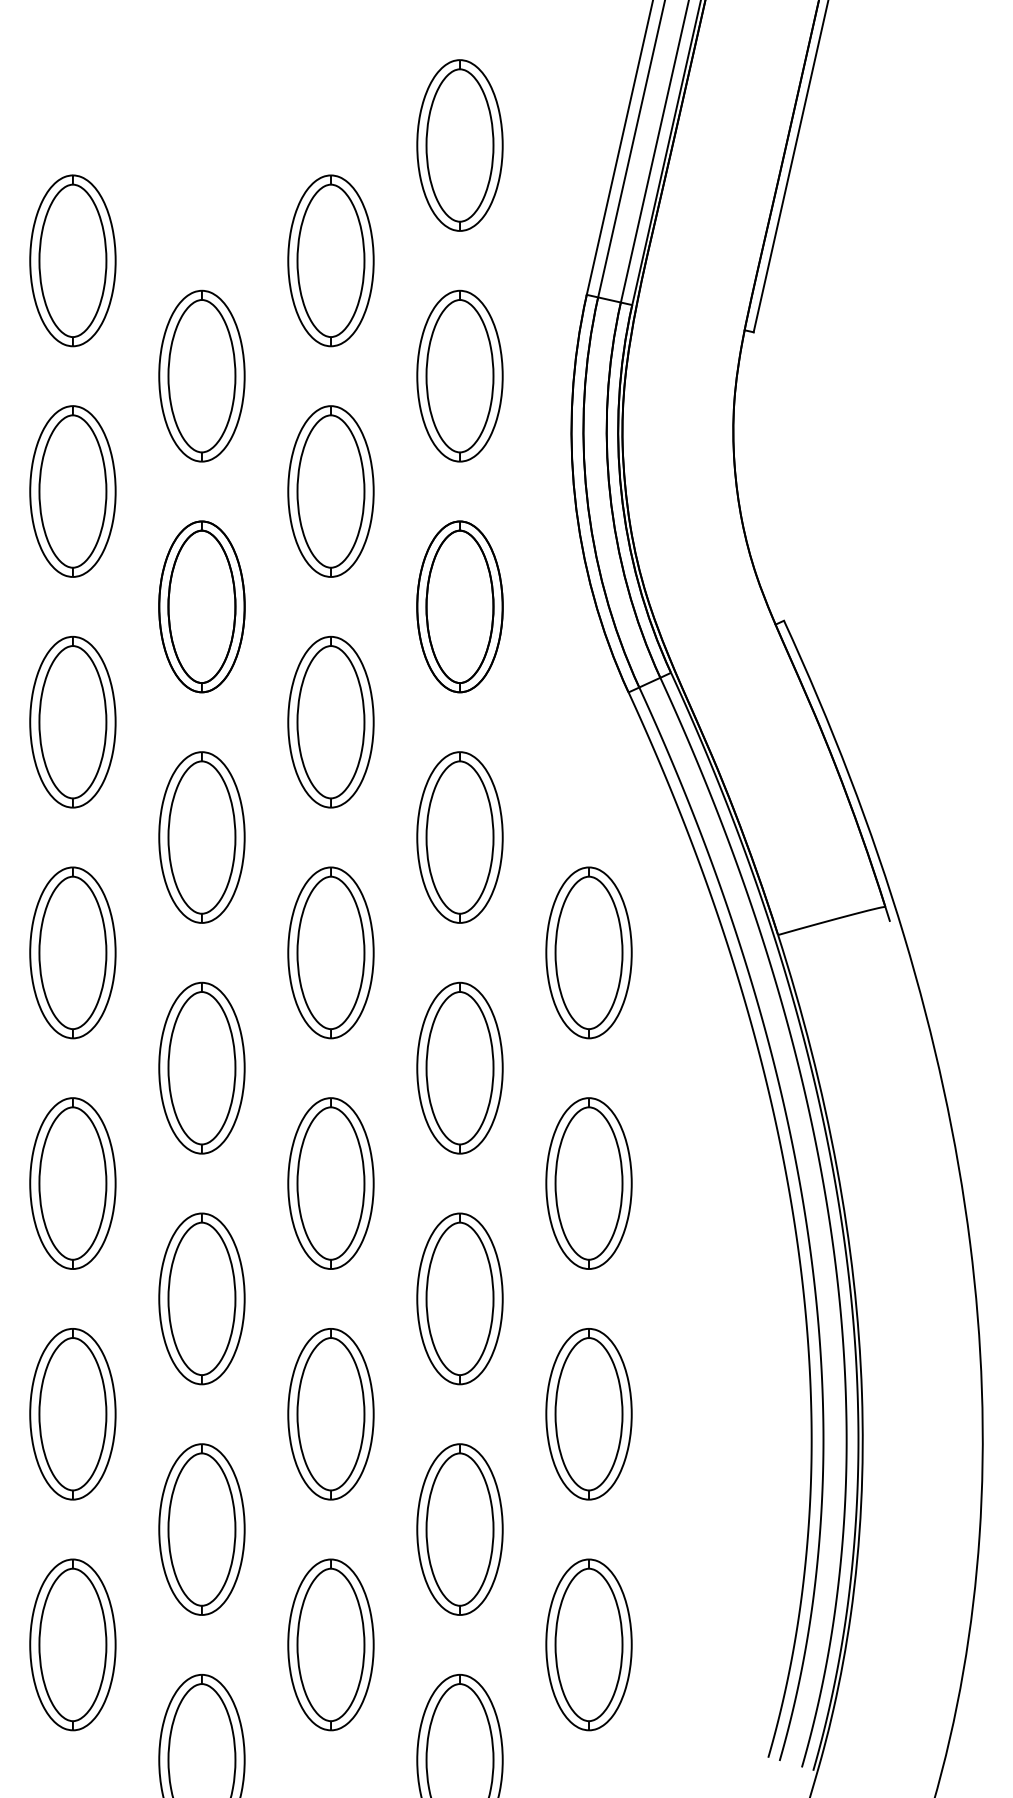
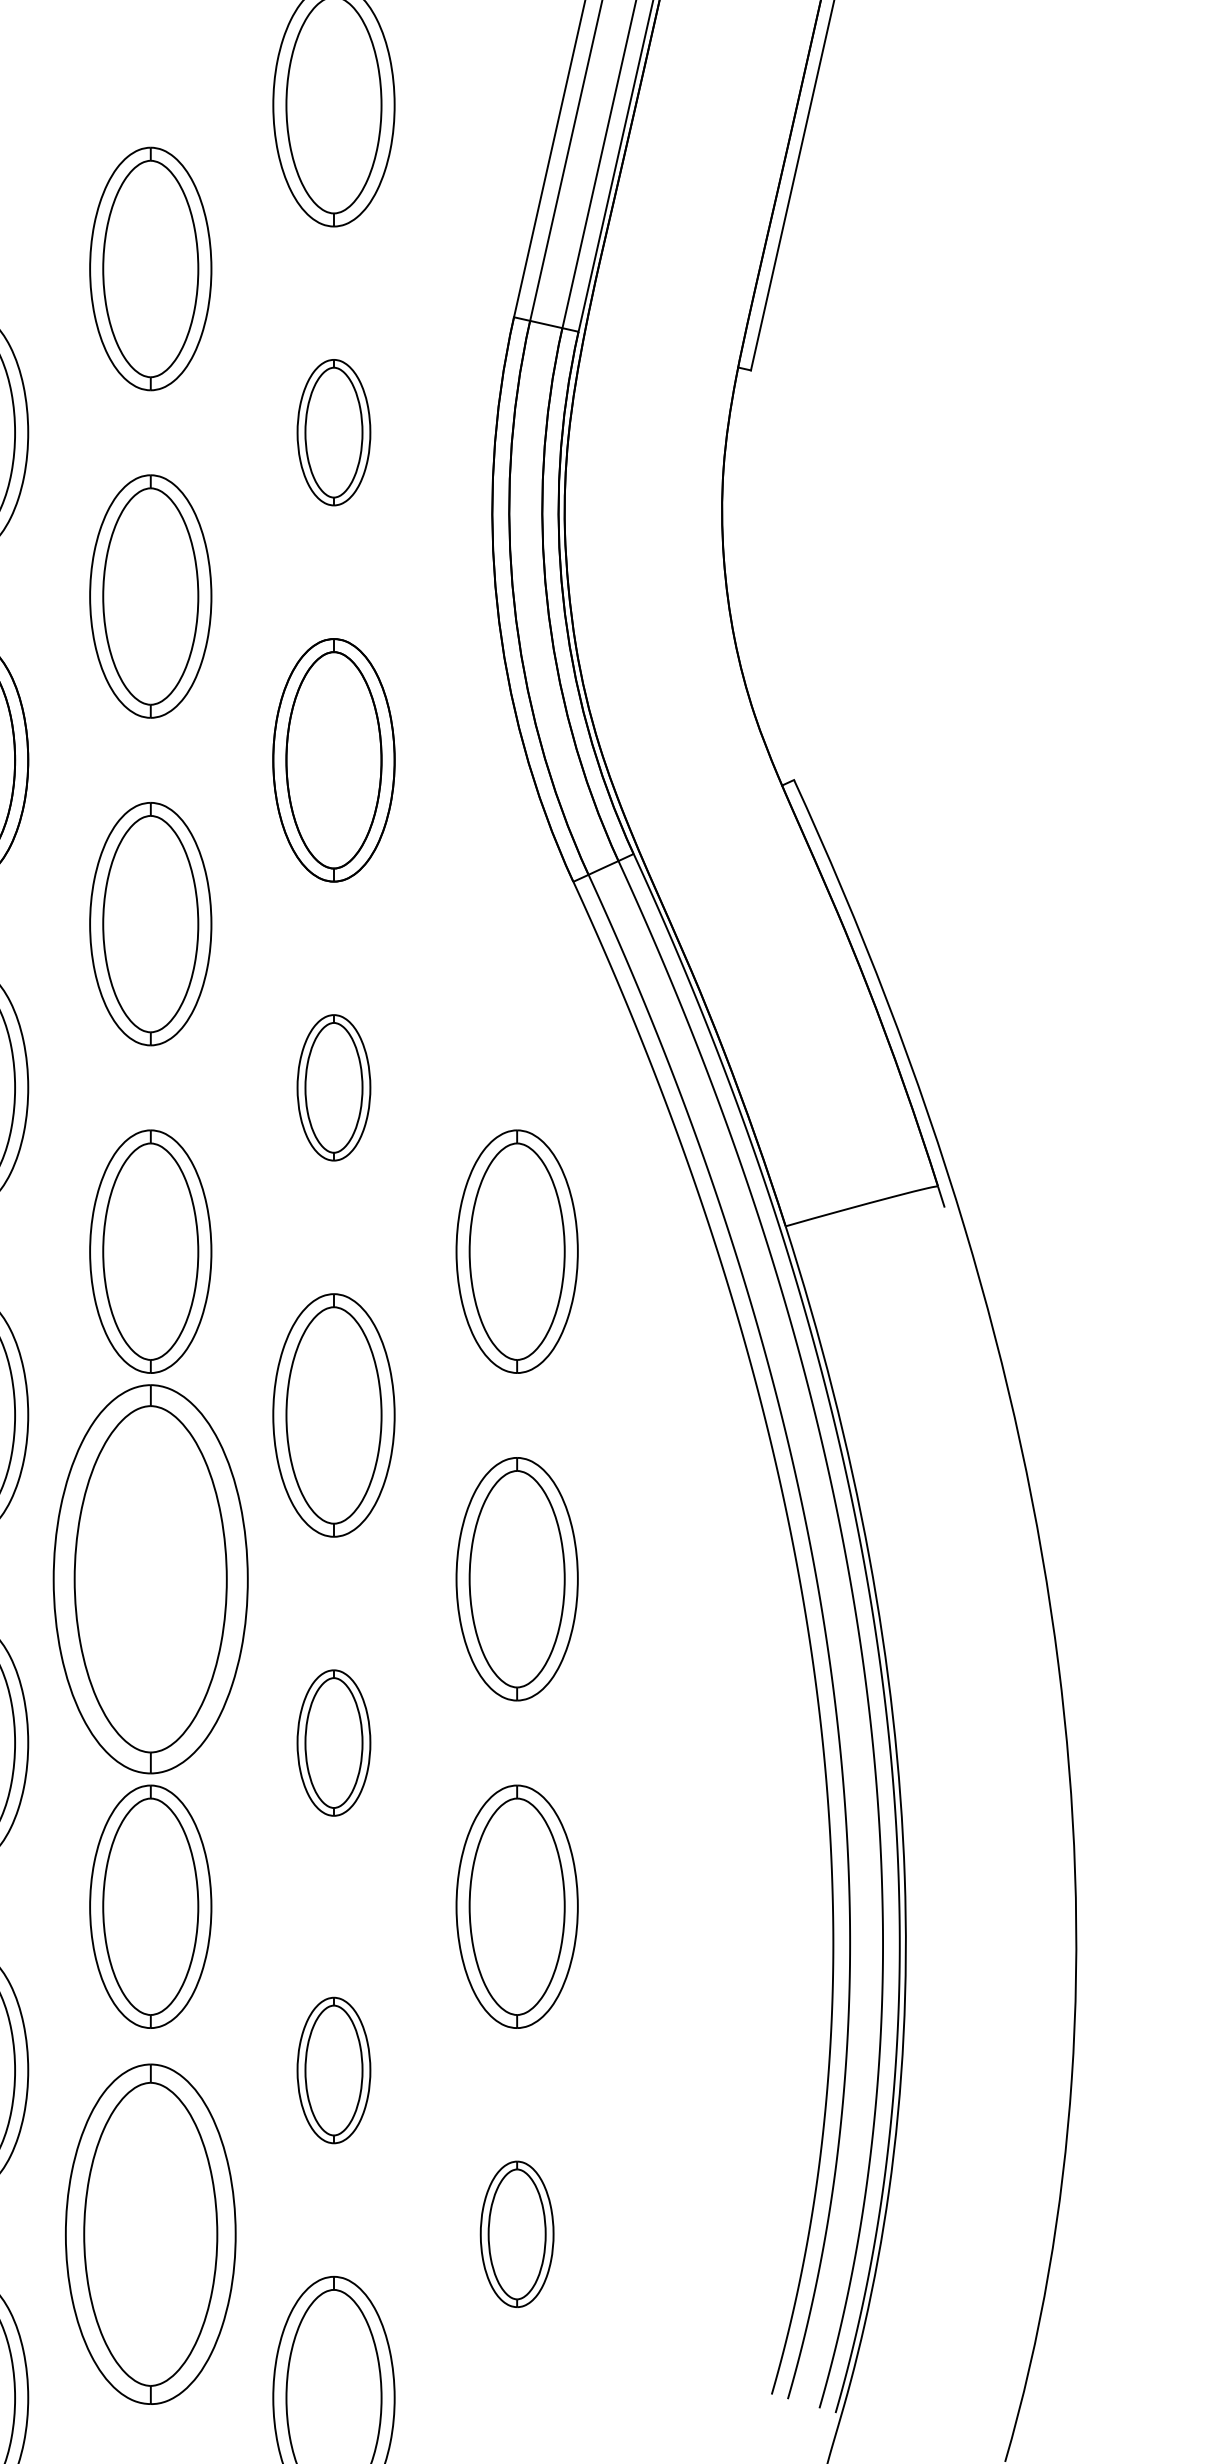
part: (459, 375) -> (333, 431), size x0.6
part: (459, 837) -> (333, 1087), size x0.6
part: (330, 1183) -> (150, 1579), size x1.6
part: (459, 1298) -> (333, 1742), size x0.6
part: (459, 1529) -> (333, 2070), size x0.6
part: (330, 1644) -> (150, 2233), size x1.4
part: (588, 1644) -> (516, 2233), size x0.6

